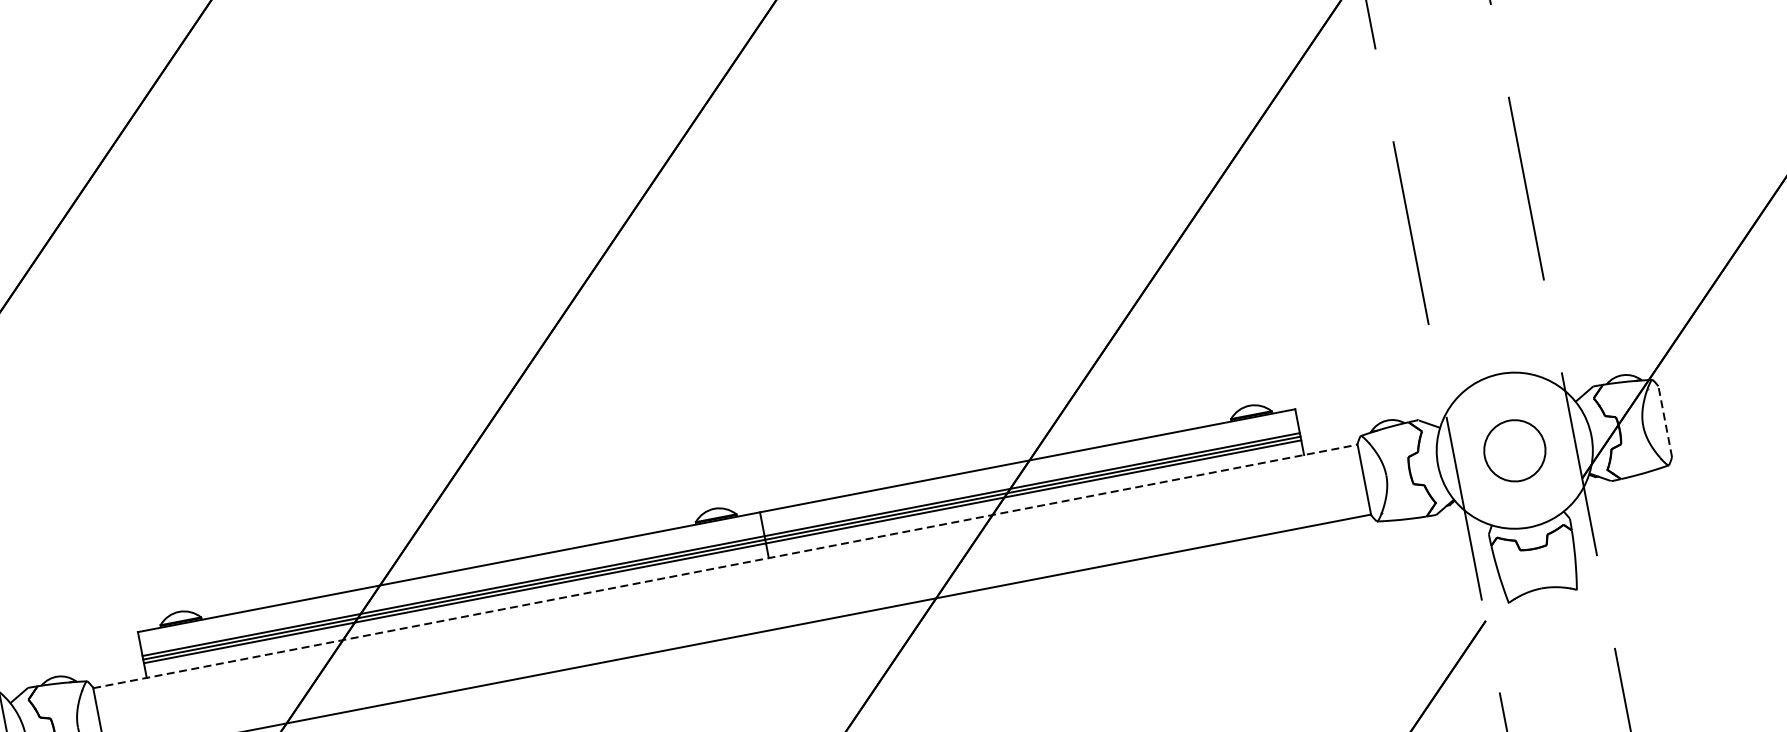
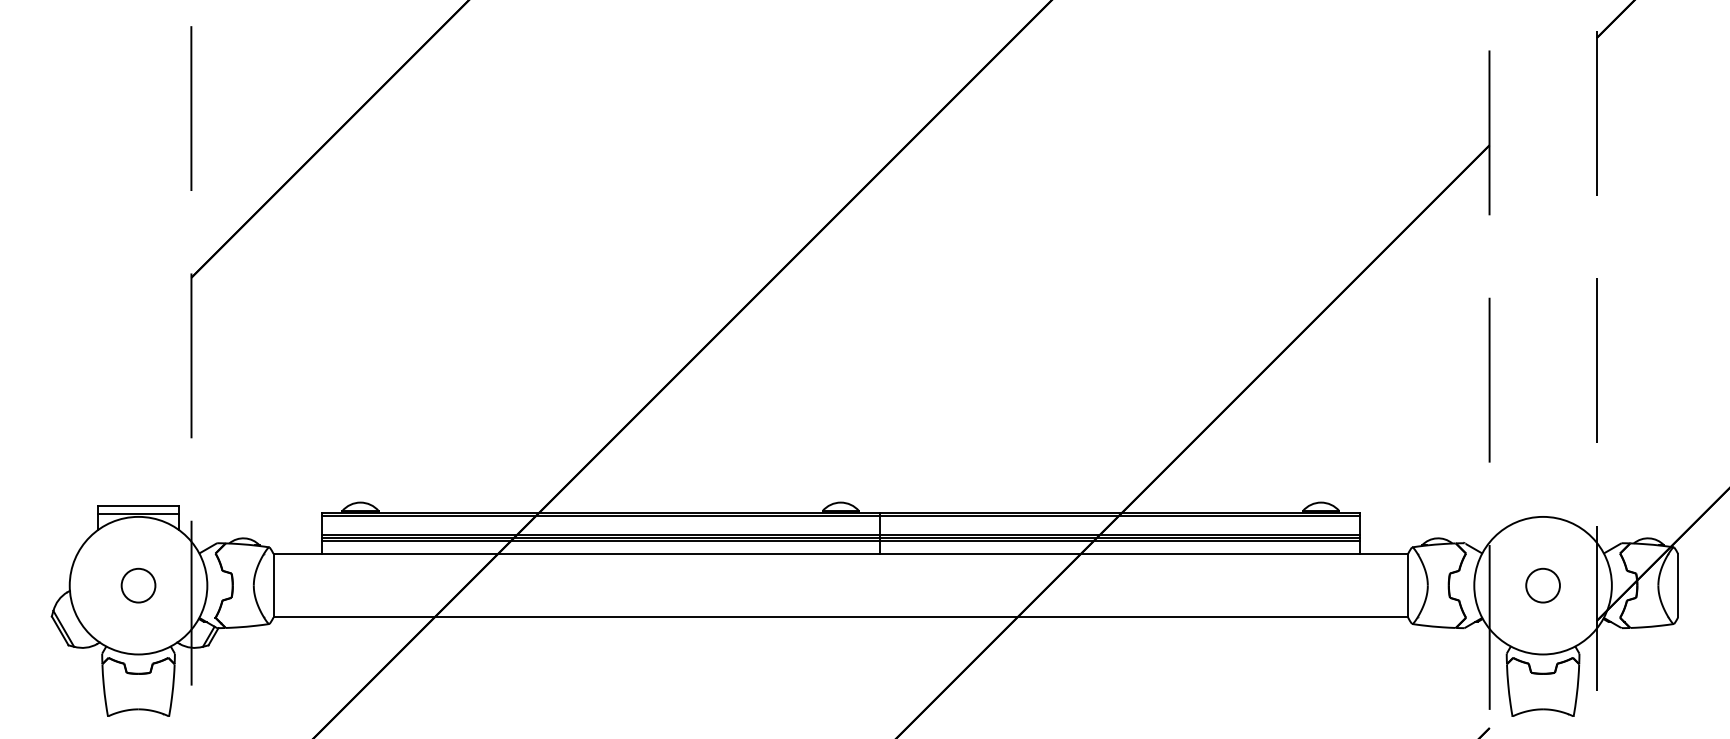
line: (1665, 421) -> (1678, 585), dashed -> solid
circle: (1514, 450) -> (1542, 585), size x0.62
line: (716, 524) -> (840, 516), added
line: (726, 566) -> (841, 554), dashed -> solid

